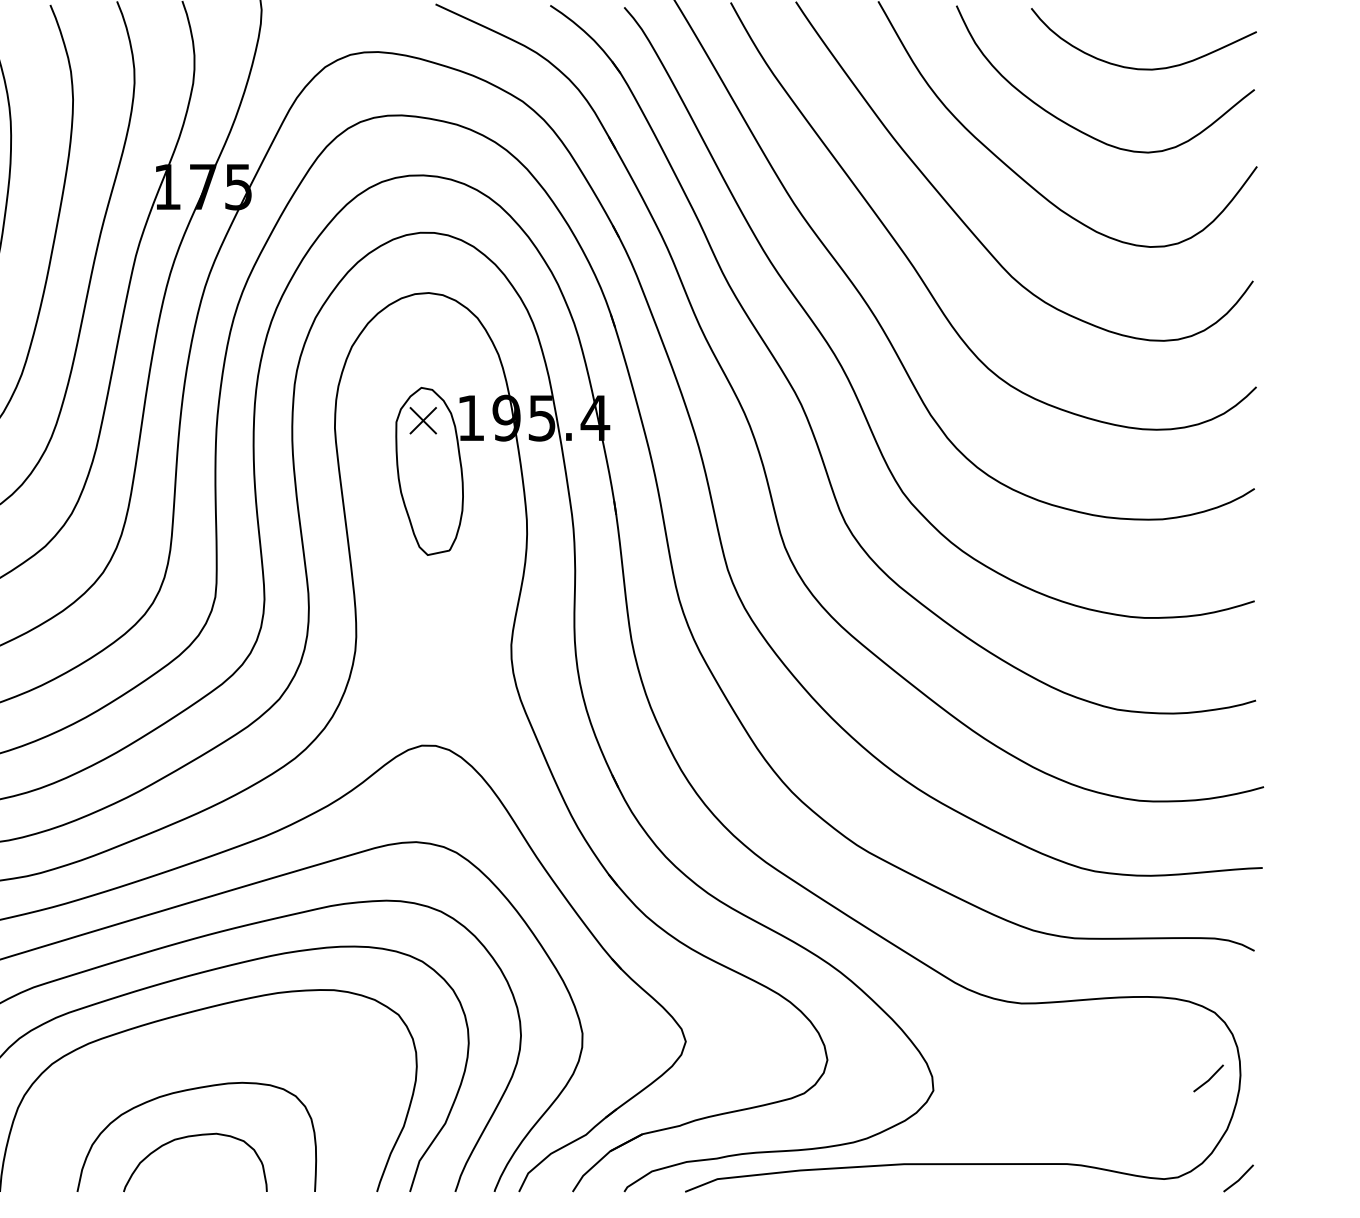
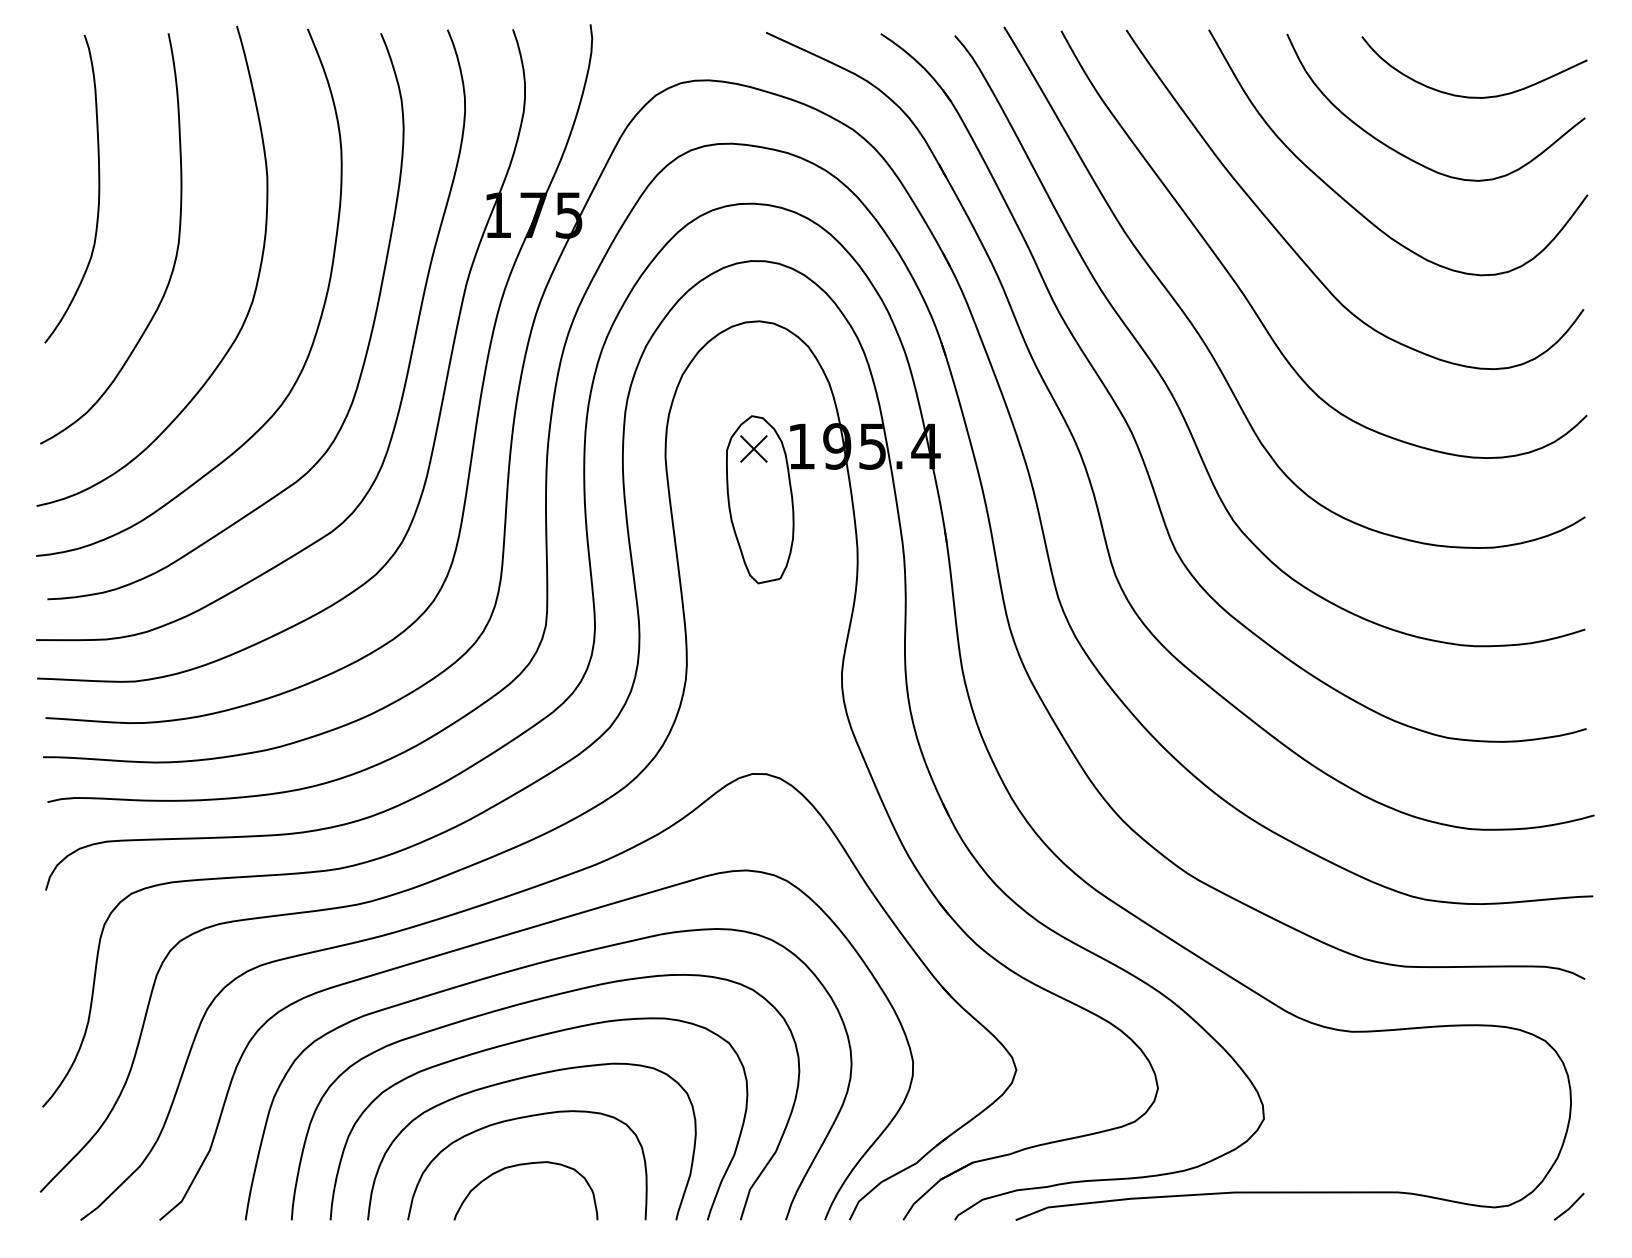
curve: (185, 1052) -> (516, 1080), added
line: (1208, 1079) -> (1539, 1107), removed

